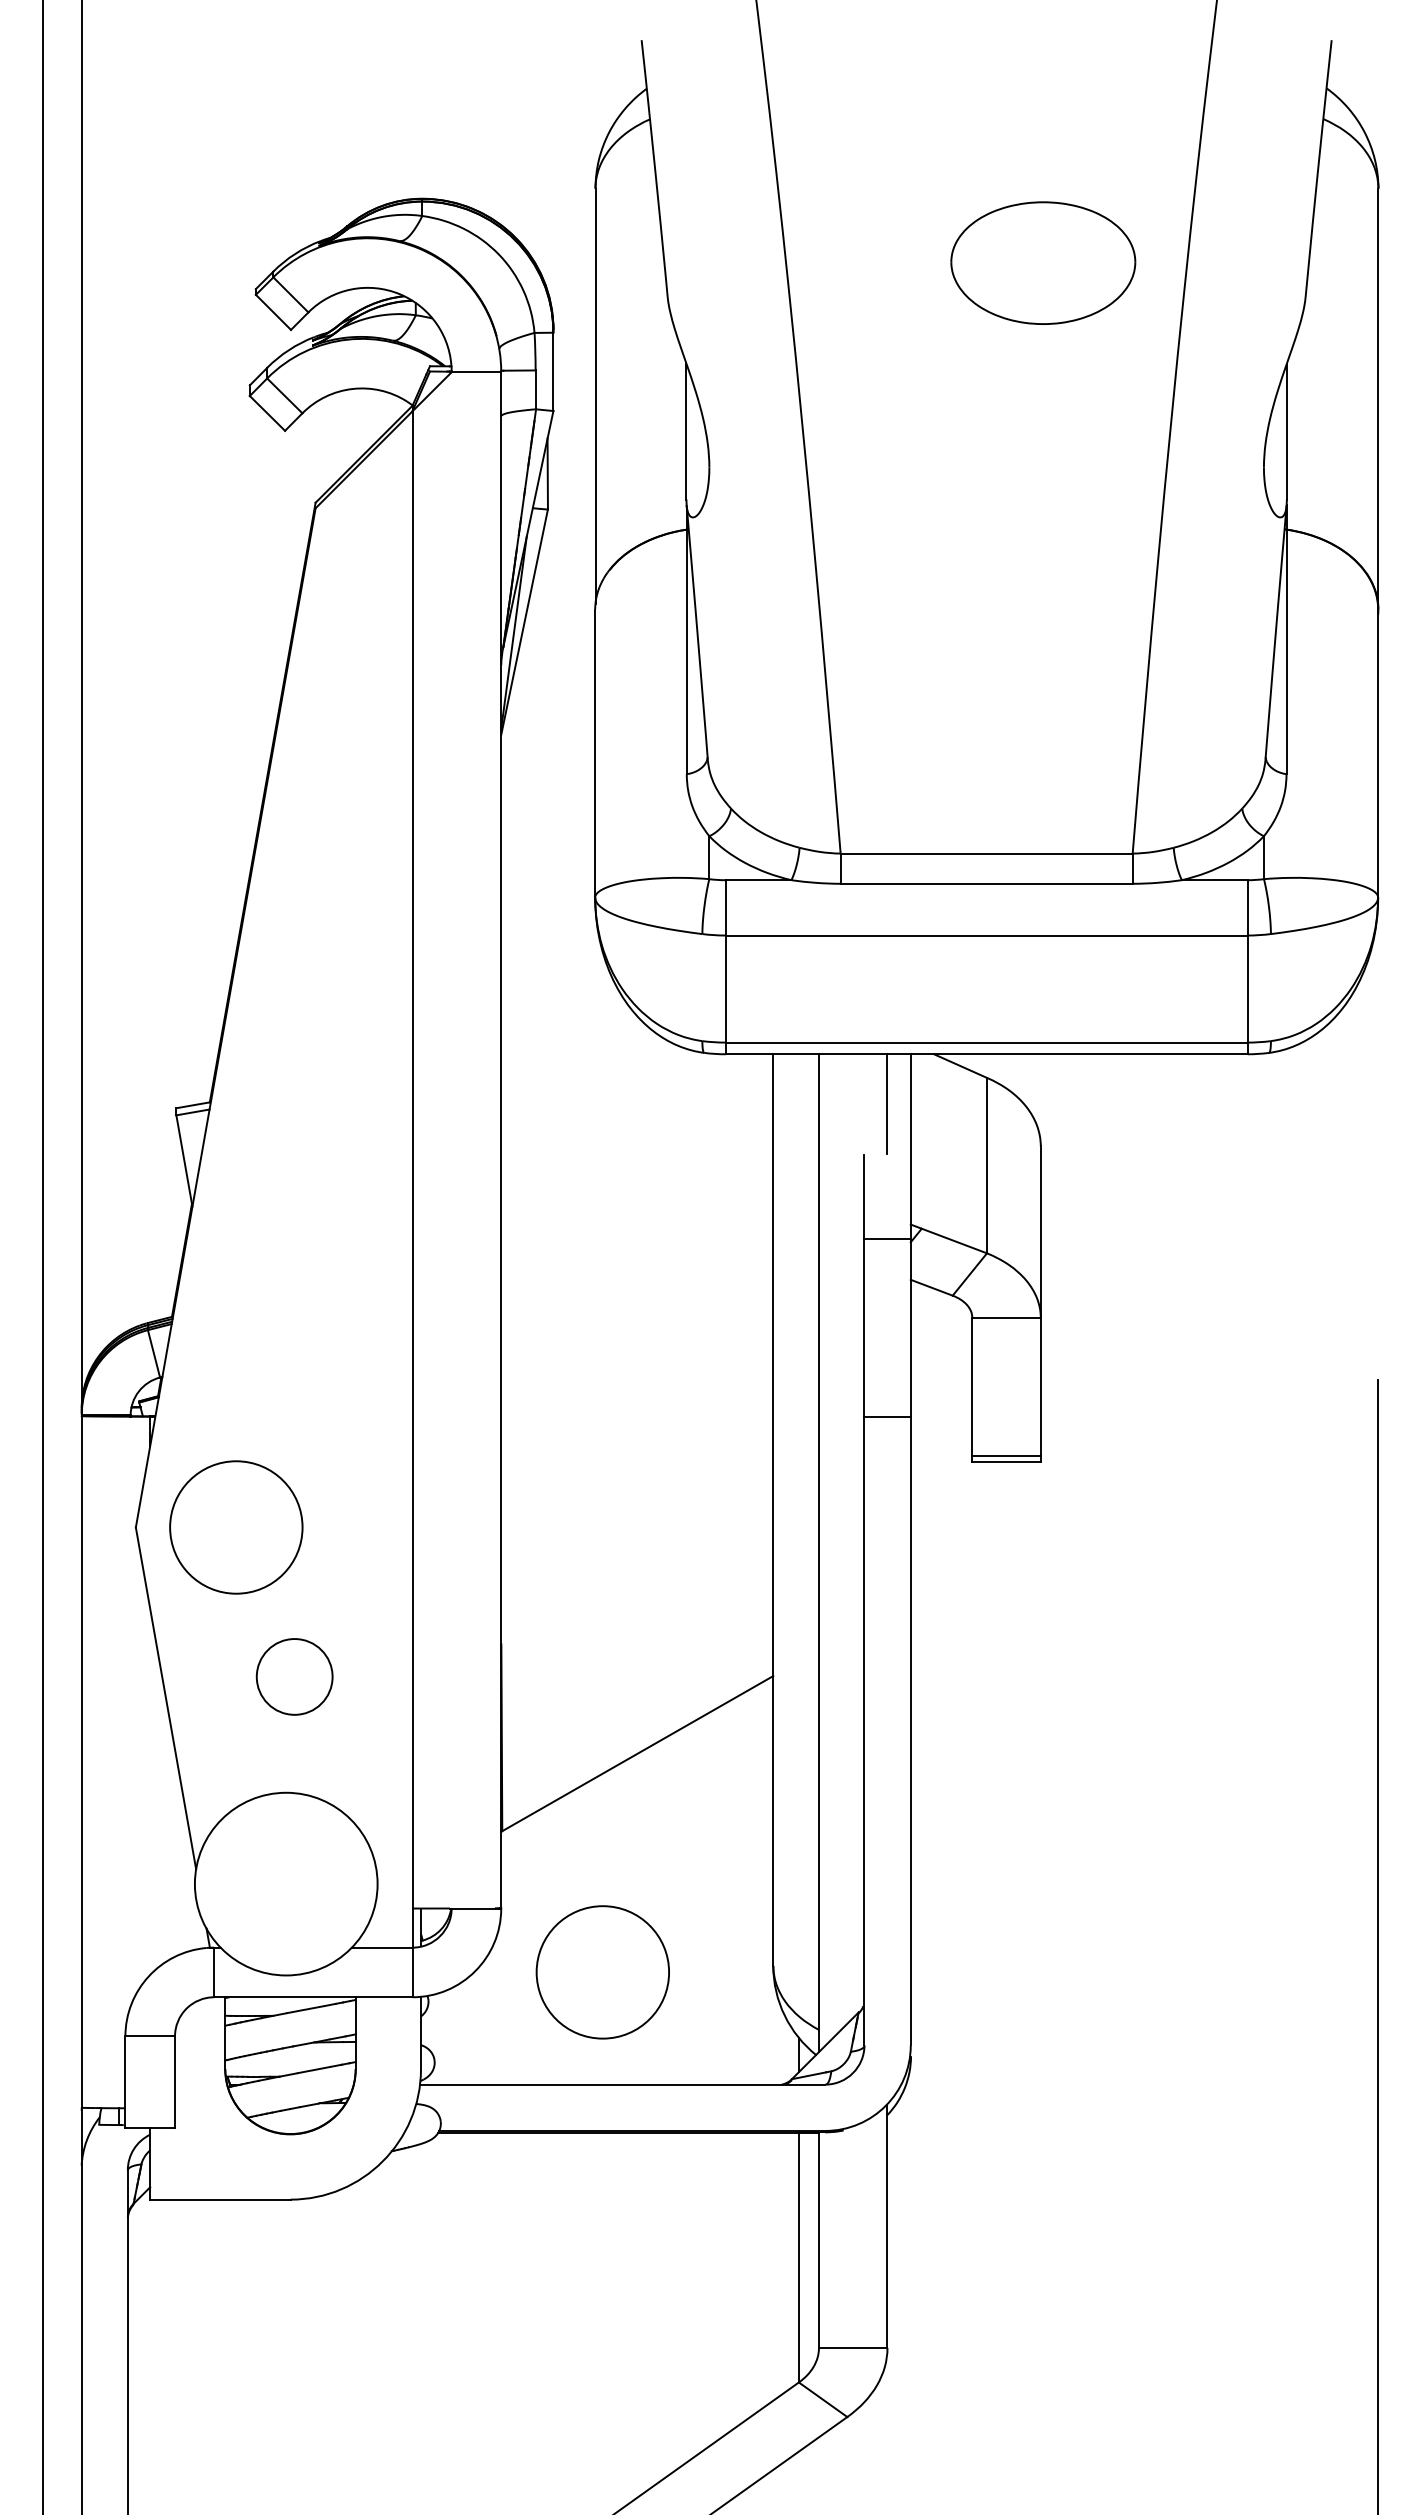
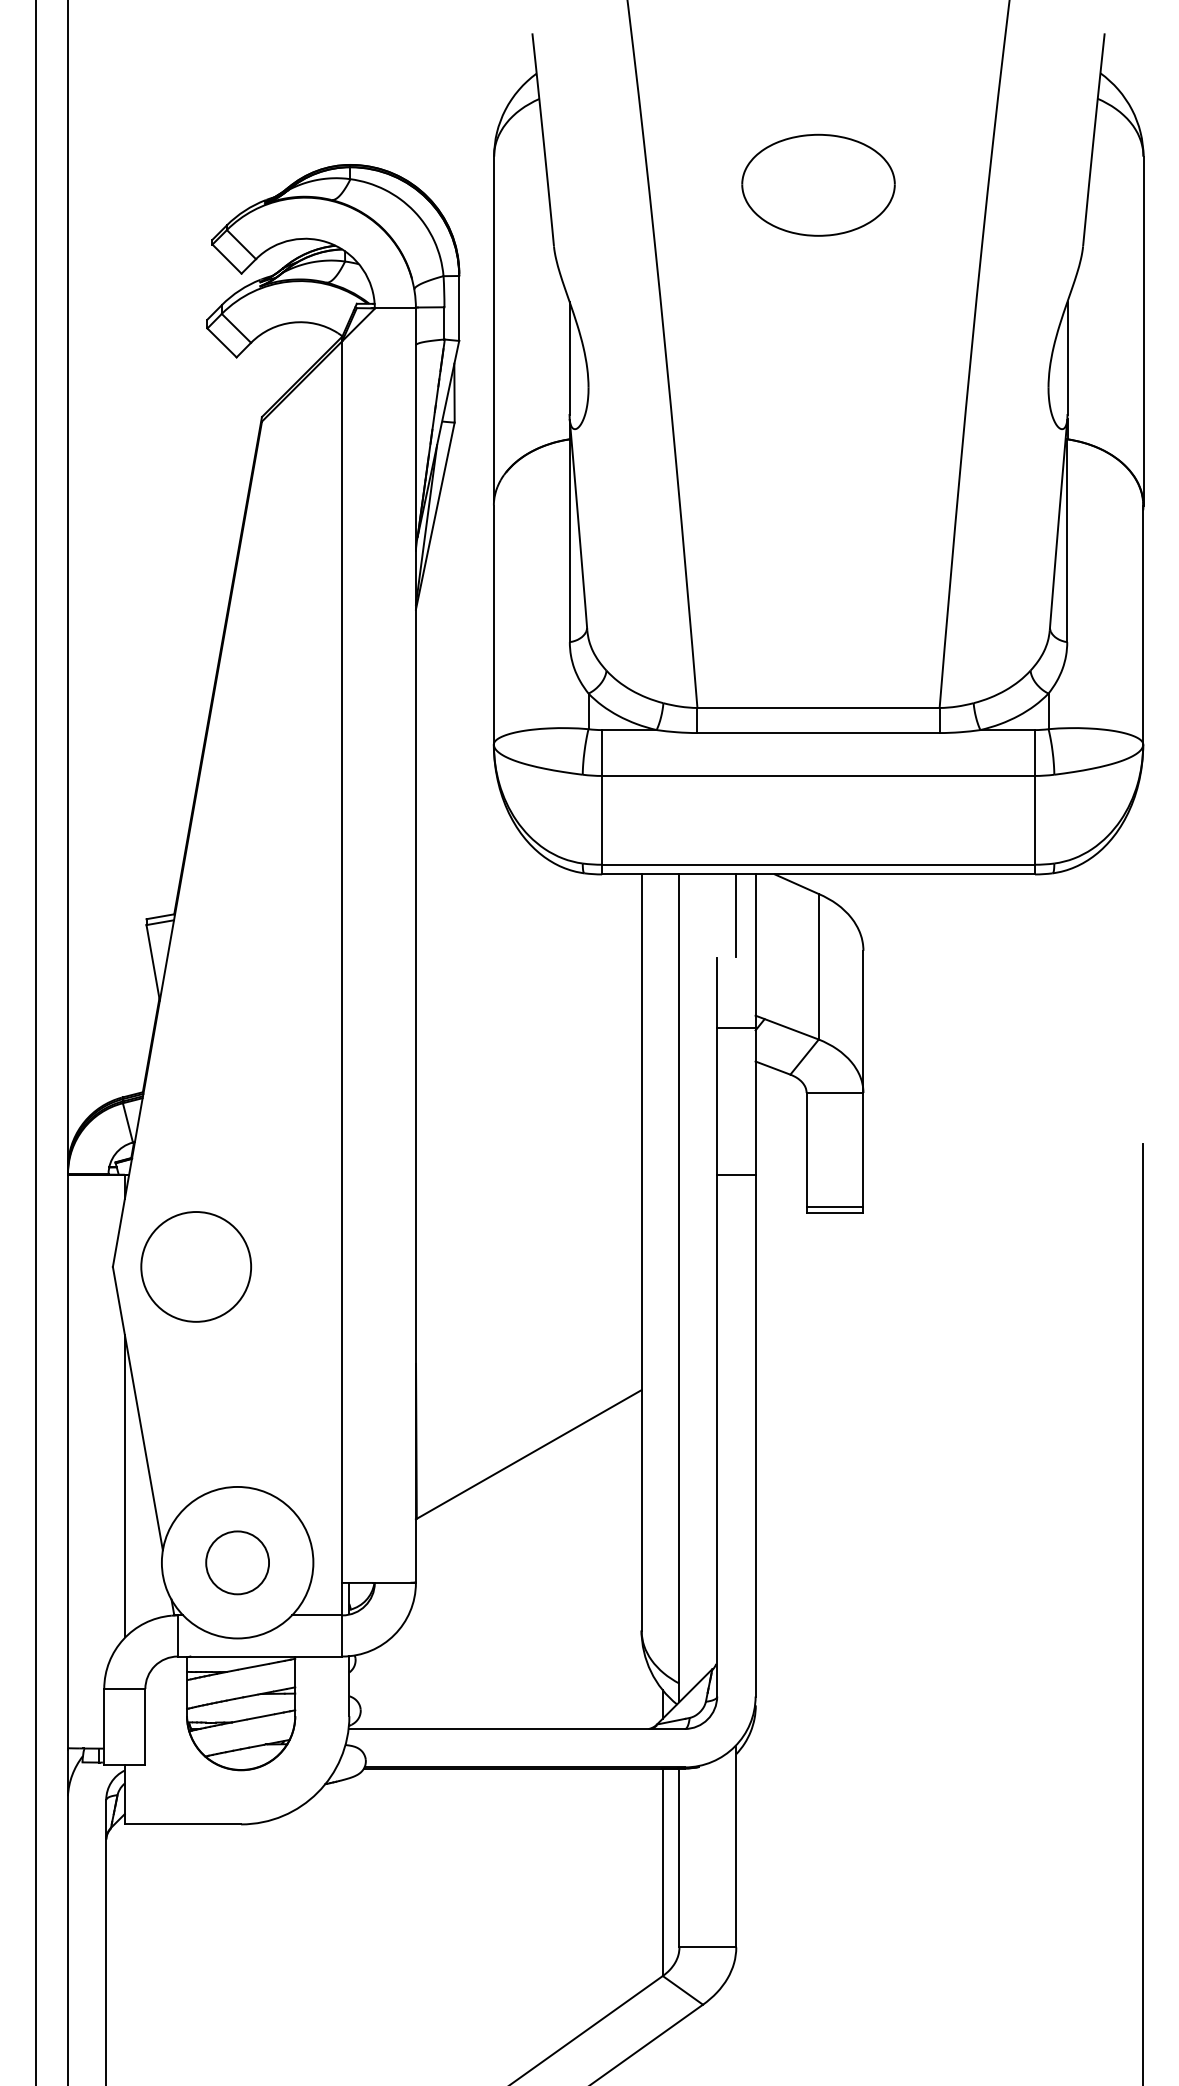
part: (1043, 262) -> (818, 184), moved
circle: (294, 1676) -> (237, 1562), moved
line: (149, 1791) -> (124, 1485), added
circle: (601, 1971) -> (499, 1635), removed

